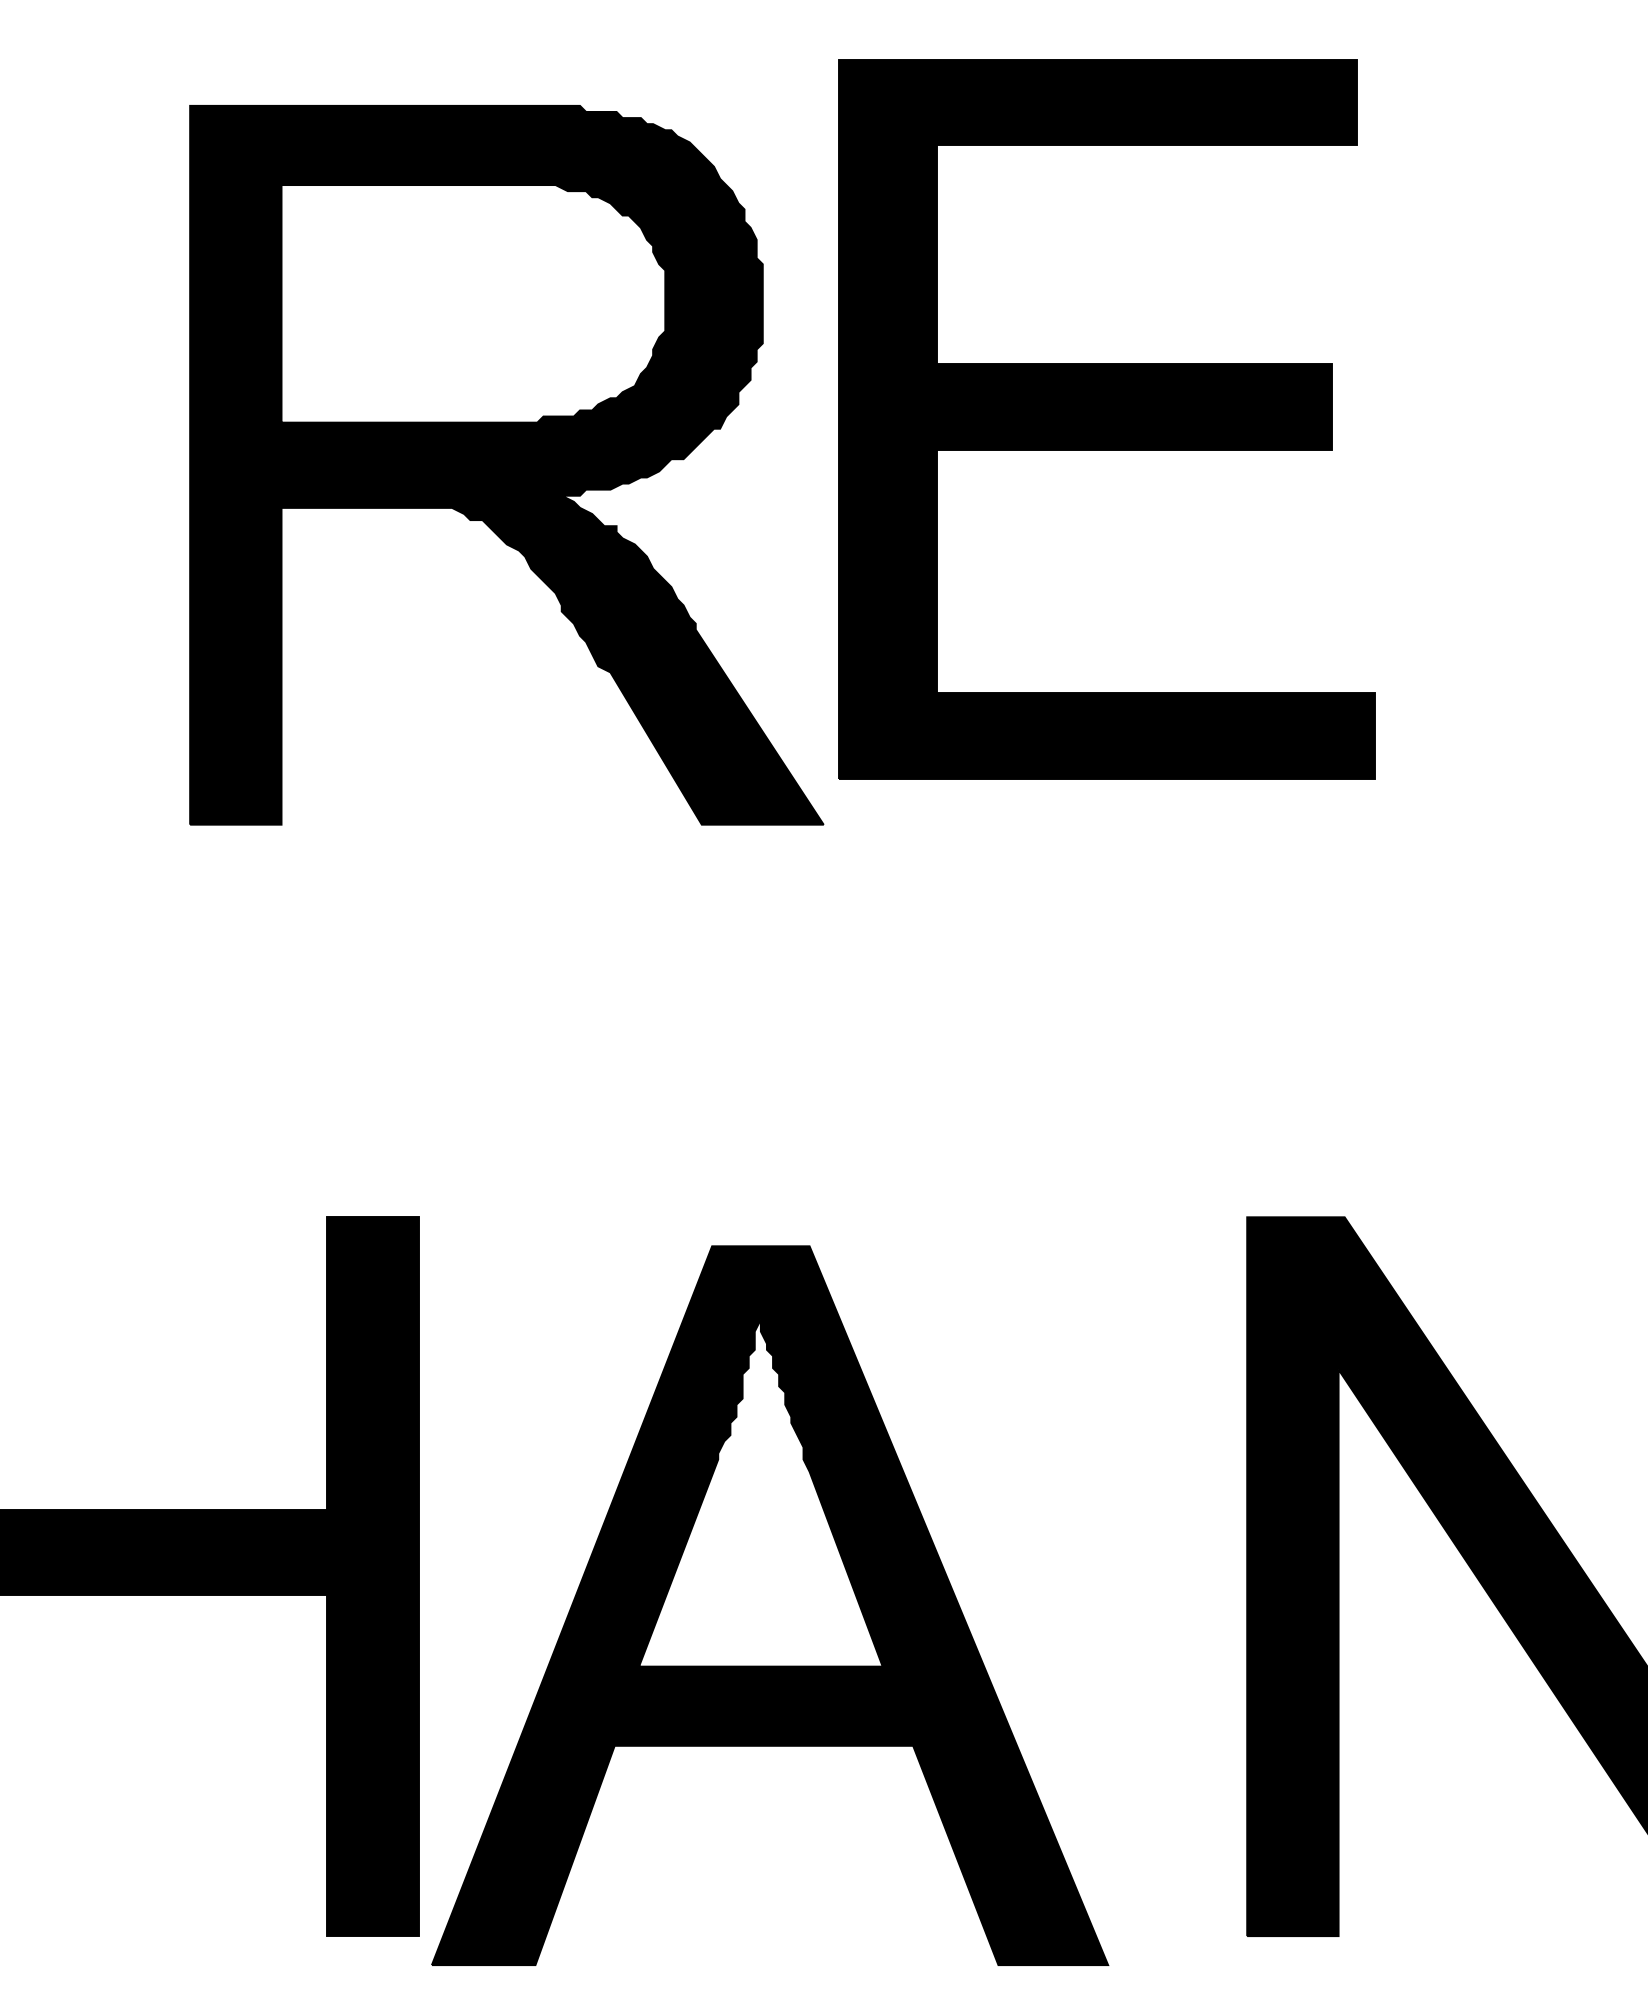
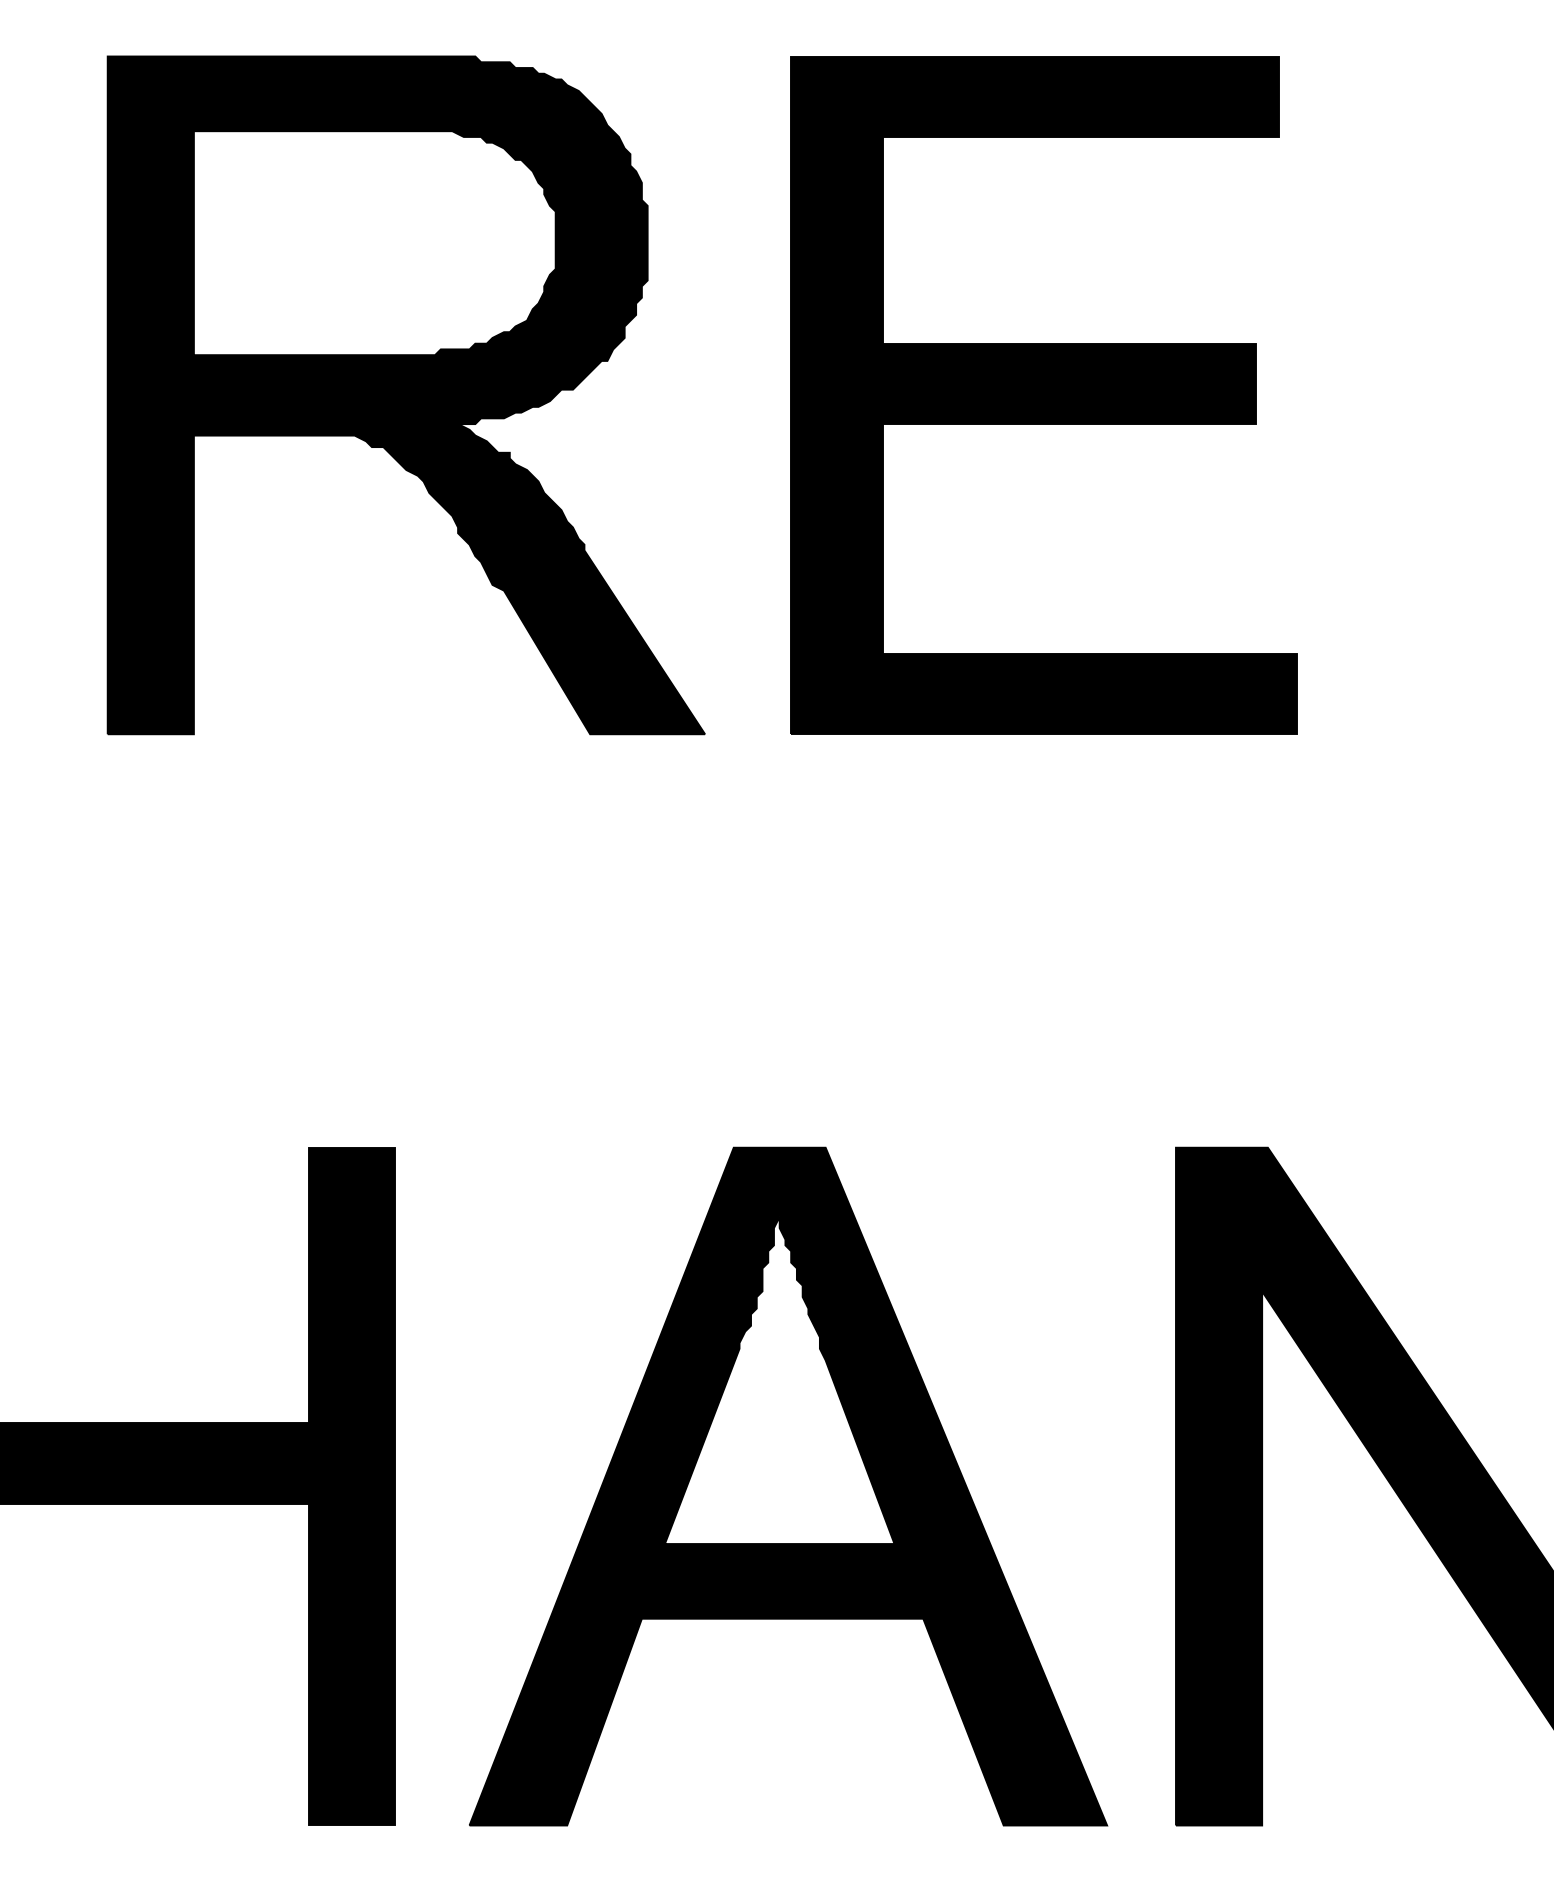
part: (506, 465) -> (406, 395), moved
part: (770, 1605) -> (788, 1486), moved

